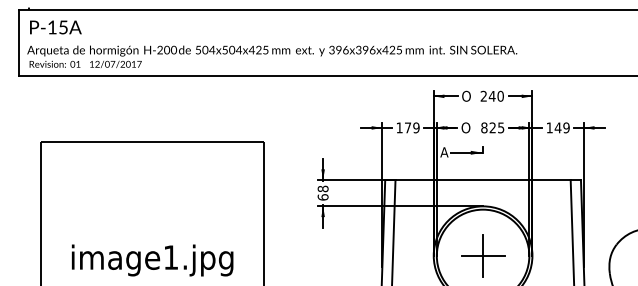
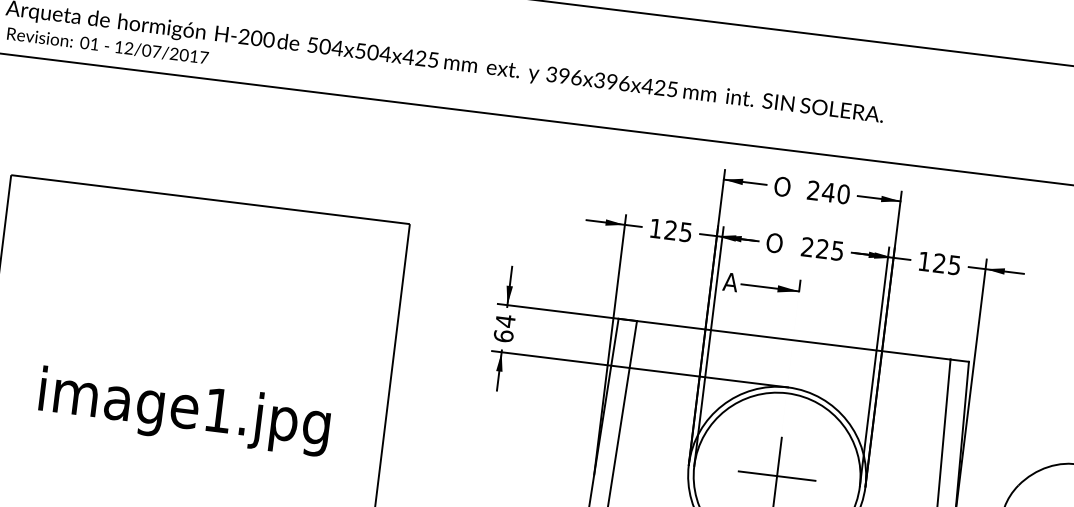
text: (411, 127) -> (677, 230), 179 -> 125
text: (484, 127) -> (807, 246), 825 -> 225
text: (561, 127) -> (945, 263), 149 -> 125
text: (322, 188) -> (504, 320), 68 -> 64

